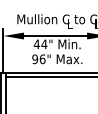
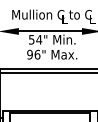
text: (36, 44) -> (31, 39), 44" -> 54"

